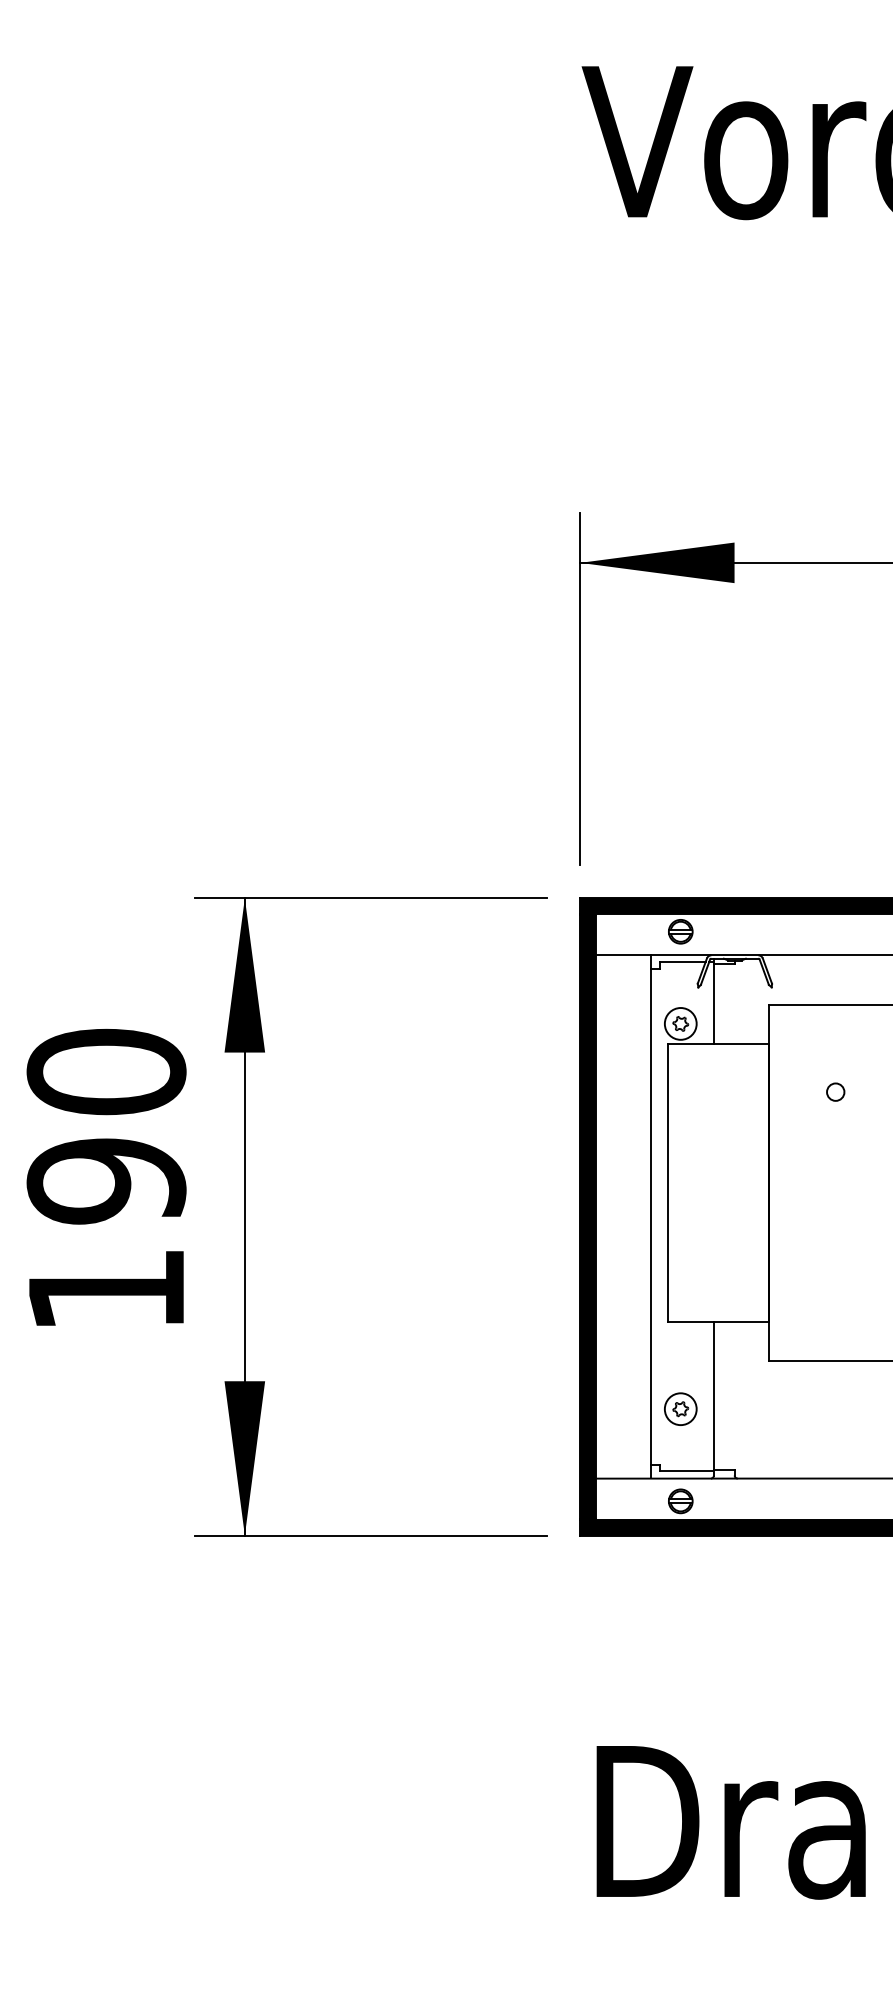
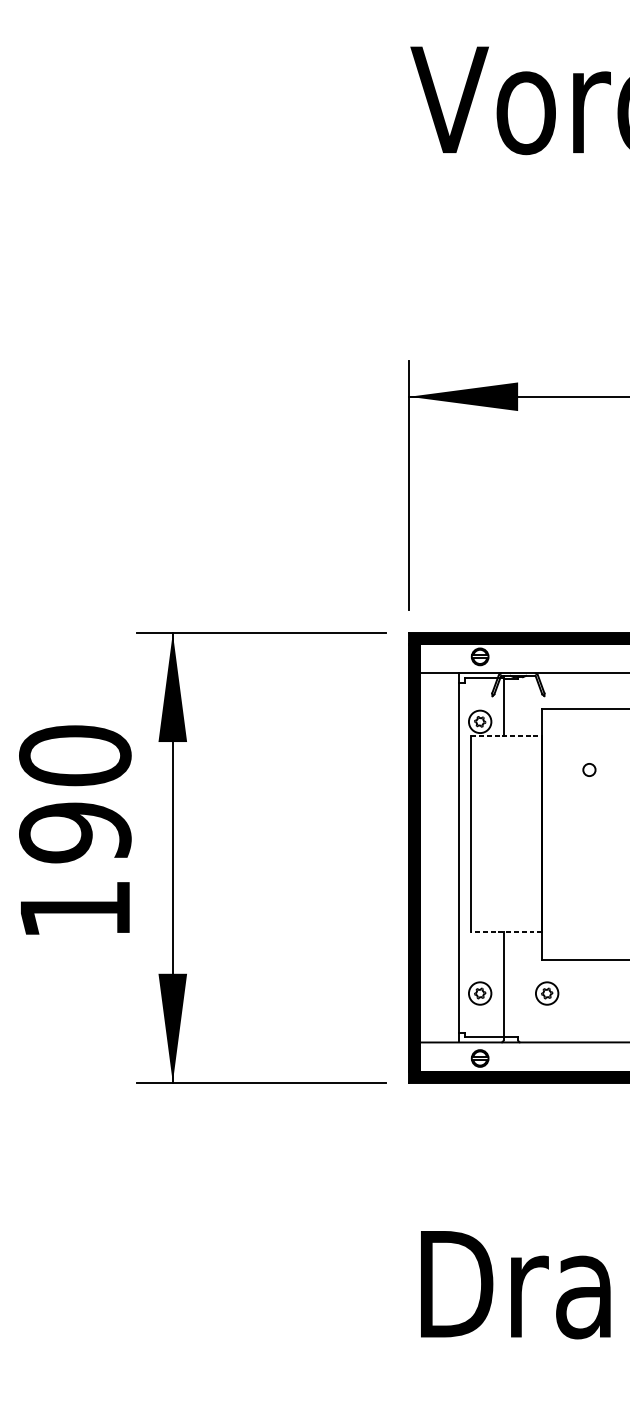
line: (718, 1044) -> (506, 736), solid -> dashed
line: (717, 1322) -> (506, 932), solid -> dashed
part: (775, 1408) -> (546, 993), added

